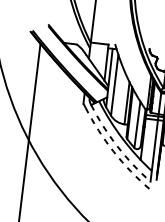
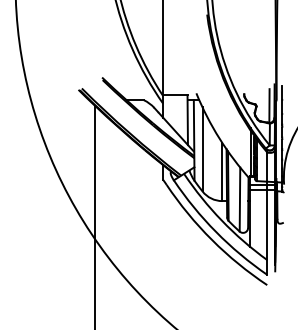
arc: (117, 146) -> (216, 232), dashed -> solid
arc: (113, 151) -> (212, 239), dashed -> solid

